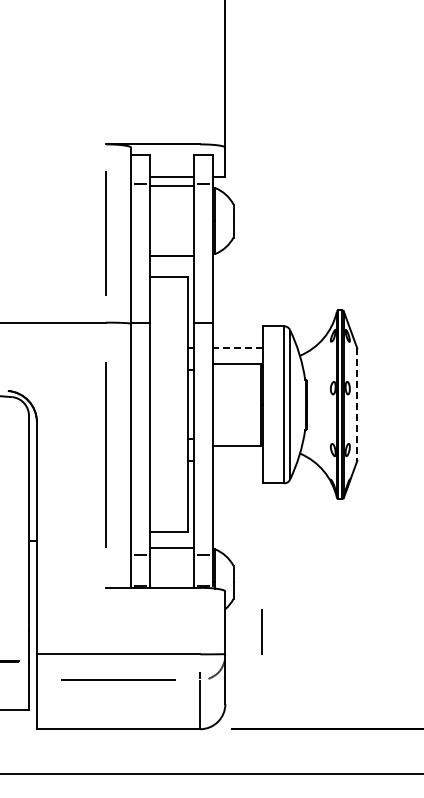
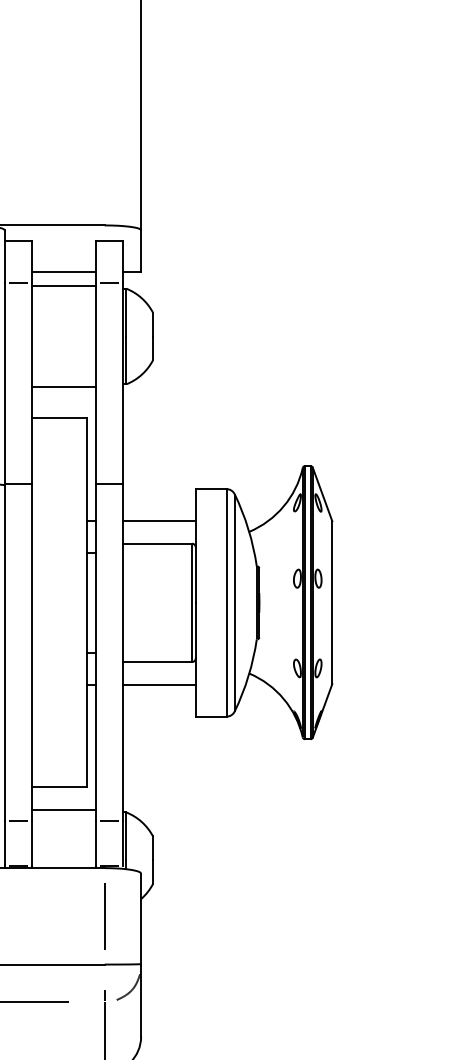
line: (237, 348) -> (158, 521), dashed -> solid
line: (357, 405) -> (332, 603), dashed -> solid
line: (237, 461) -> (158, 685), added
line: (261, 631) -> (103, 915), moved

